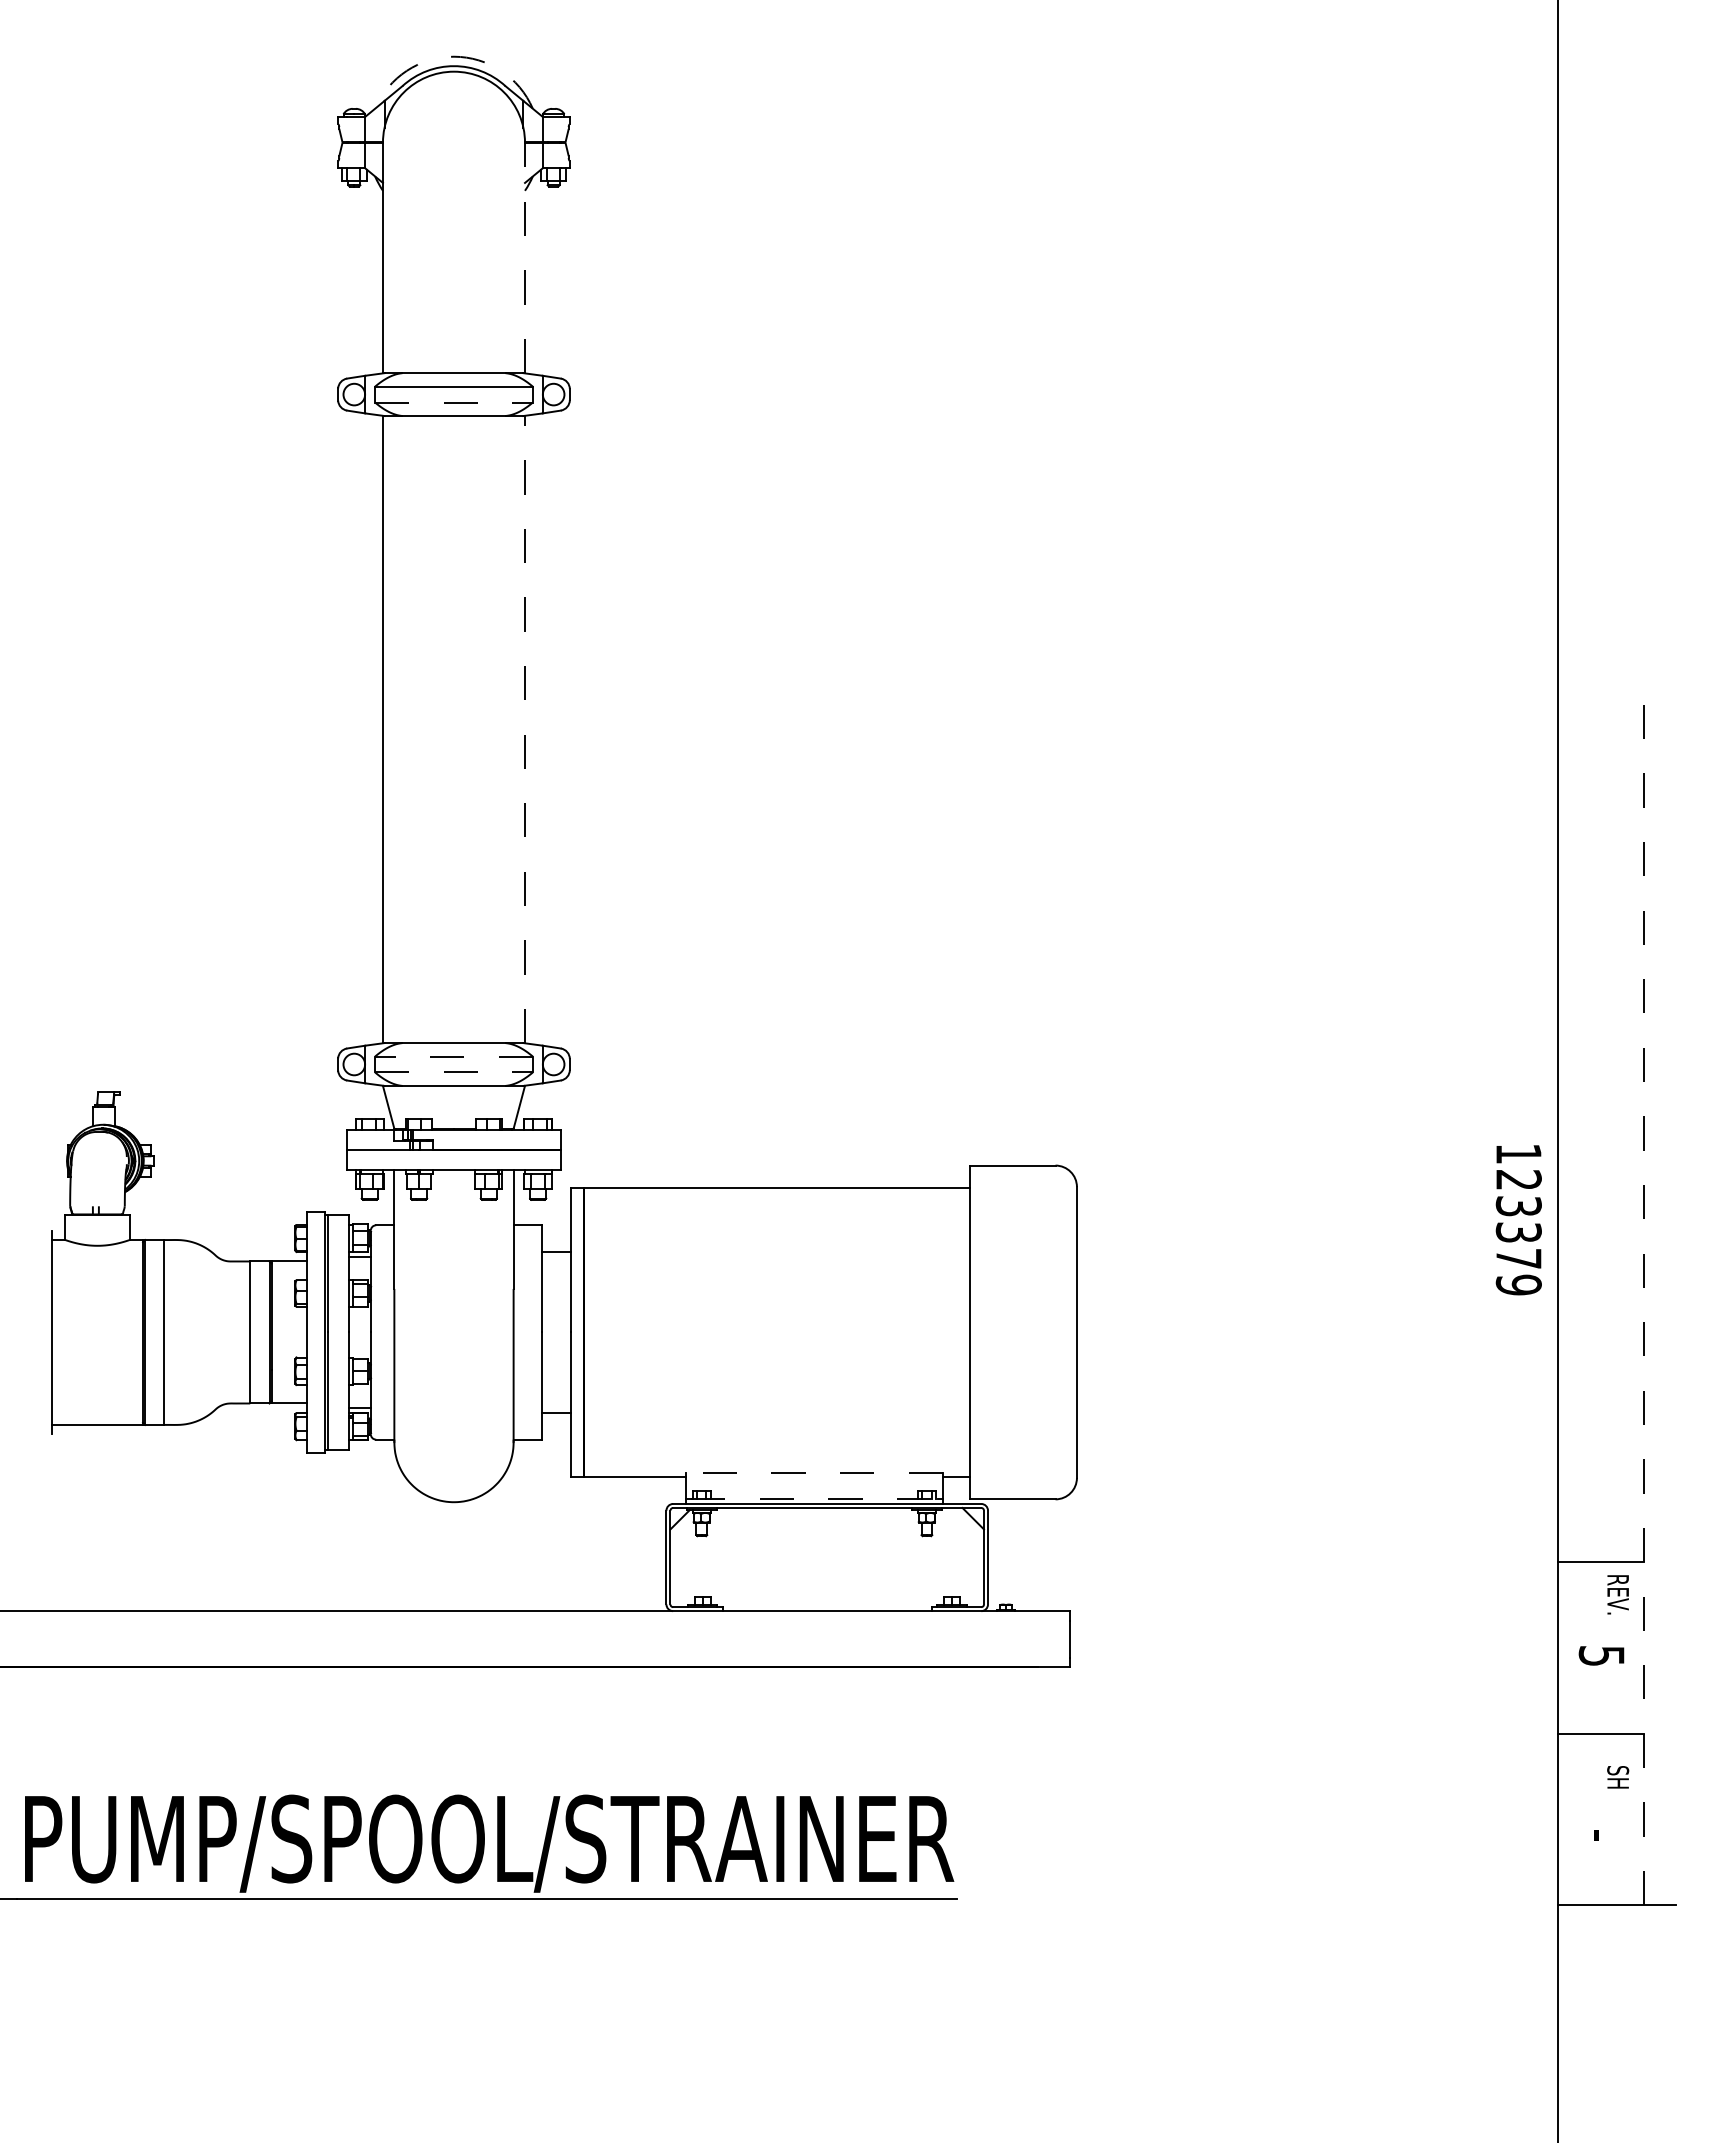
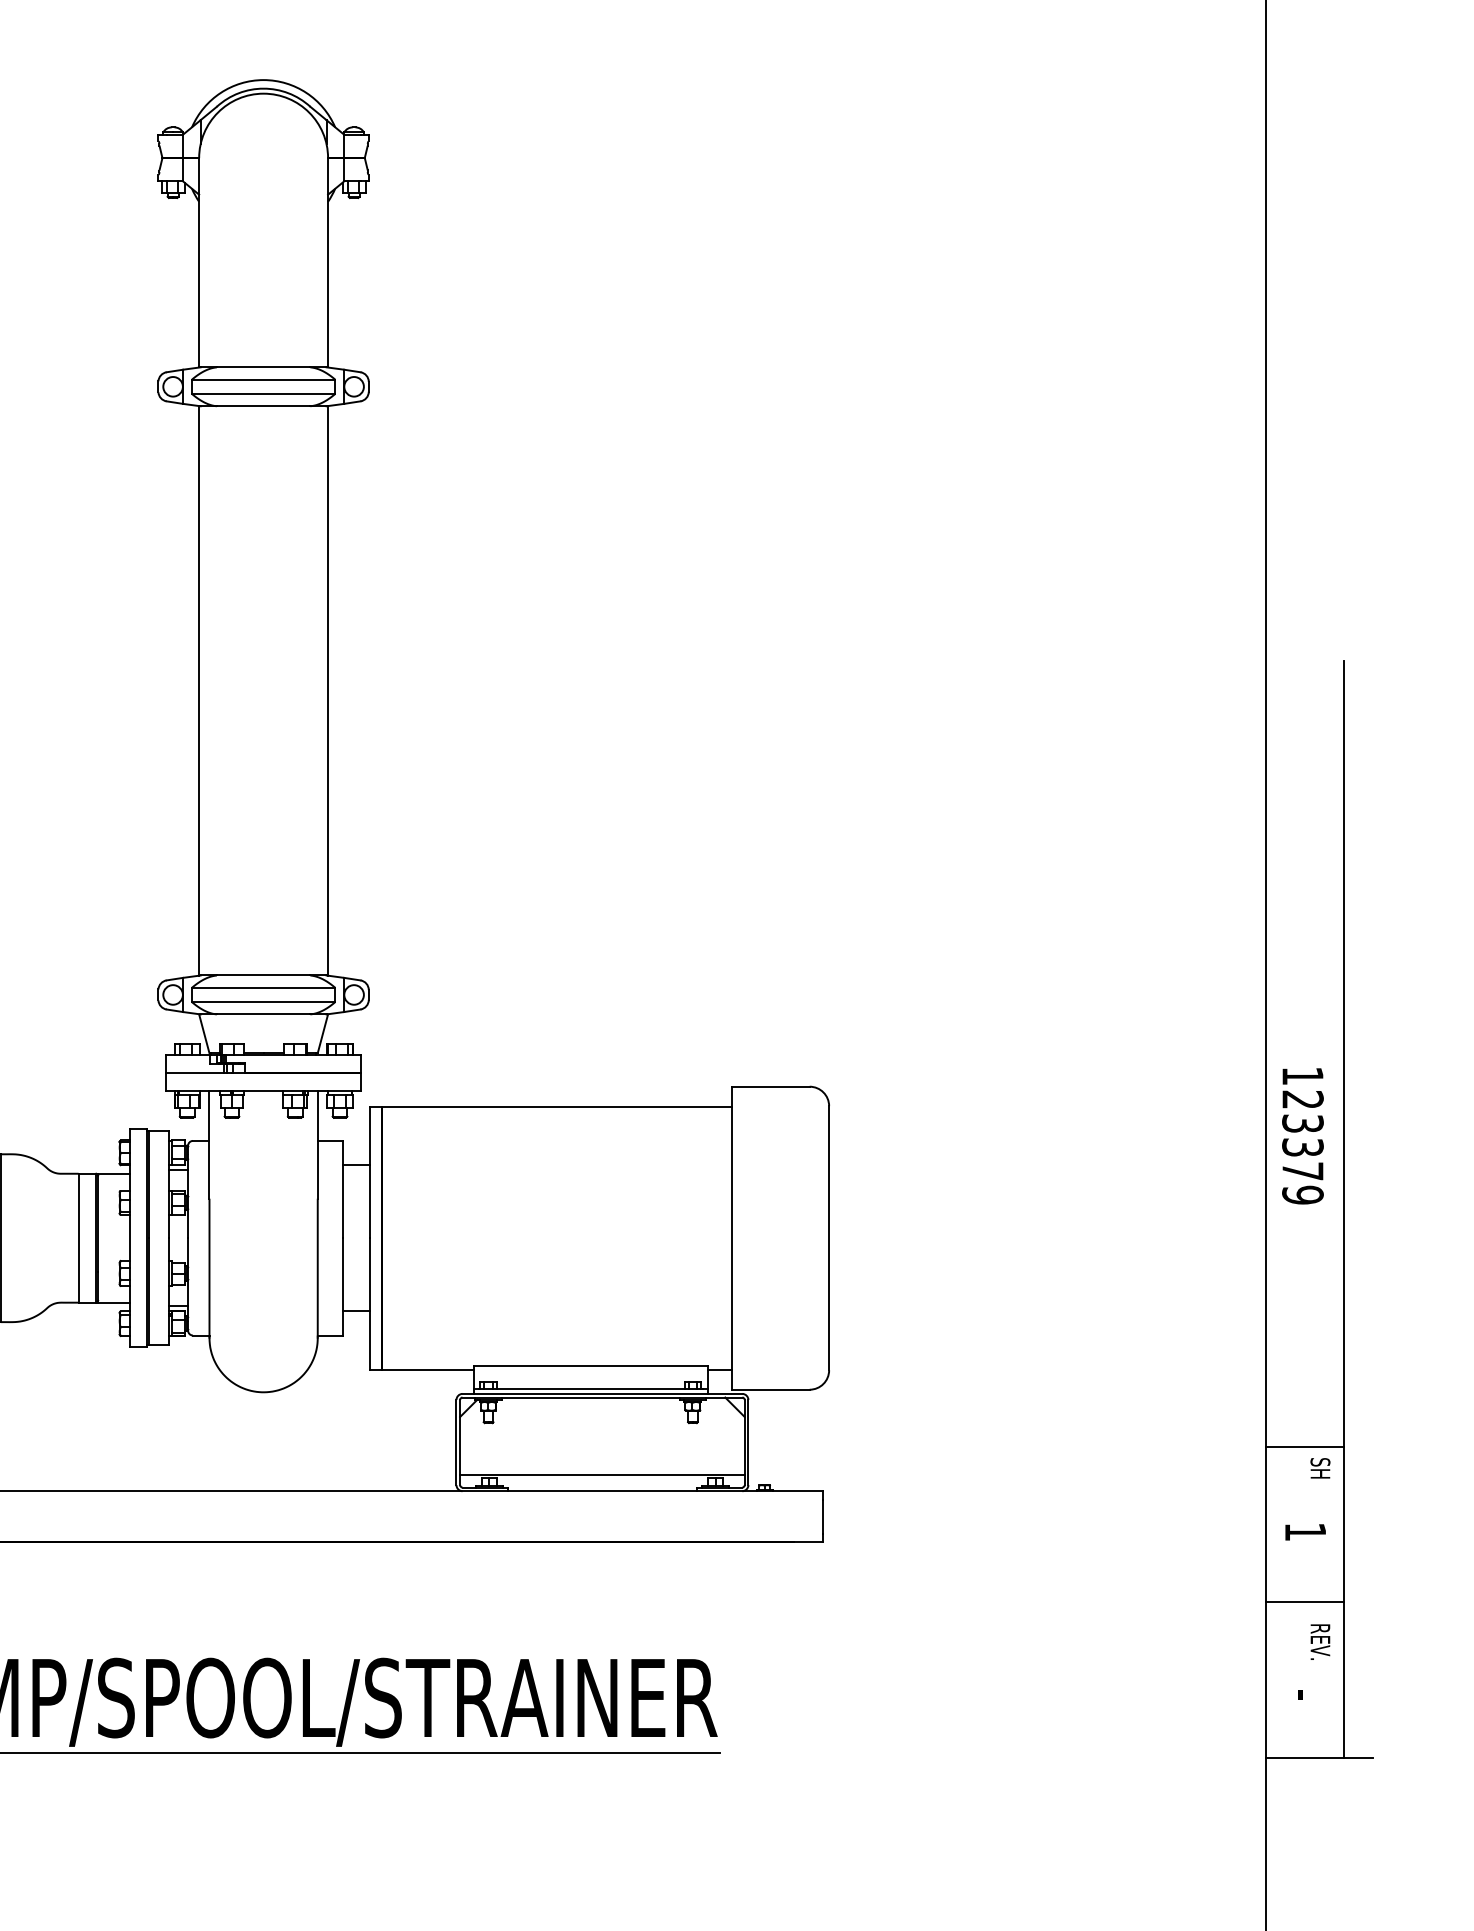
arc: (453, 56) -> (263, 79), dashed -> solid
line: (525, 257) -> (328, 262), dashed -> solid
line: (453, 402) -> (263, 393), dashed -> solid
line: (525, 729) -> (328, 690), dashed -> solid
line: (453, 1056) -> (263, 987), dashed -> solid
line: (453, 1072) -> (263, 1002), dashed -> solid
text: (1518, 1220) -> (1302, 1136), moved
line: (1643, 1300) -> (1343, 1209), dashed -> solid
line: (814, 1472) -> (590, 1365), dashed -> solid
line: (814, 1498) -> (590, 1388), dashed -> solid
line: (826, 1593) -> (601, 1475), added
text: (1618, 1594) -> (1320, 1476), REV. -> SH
text: (1601, 1655) -> (1305, 1531), 5 -> 1
text: (1618, 1777) -> (1320, 1642), SH -> REV.

